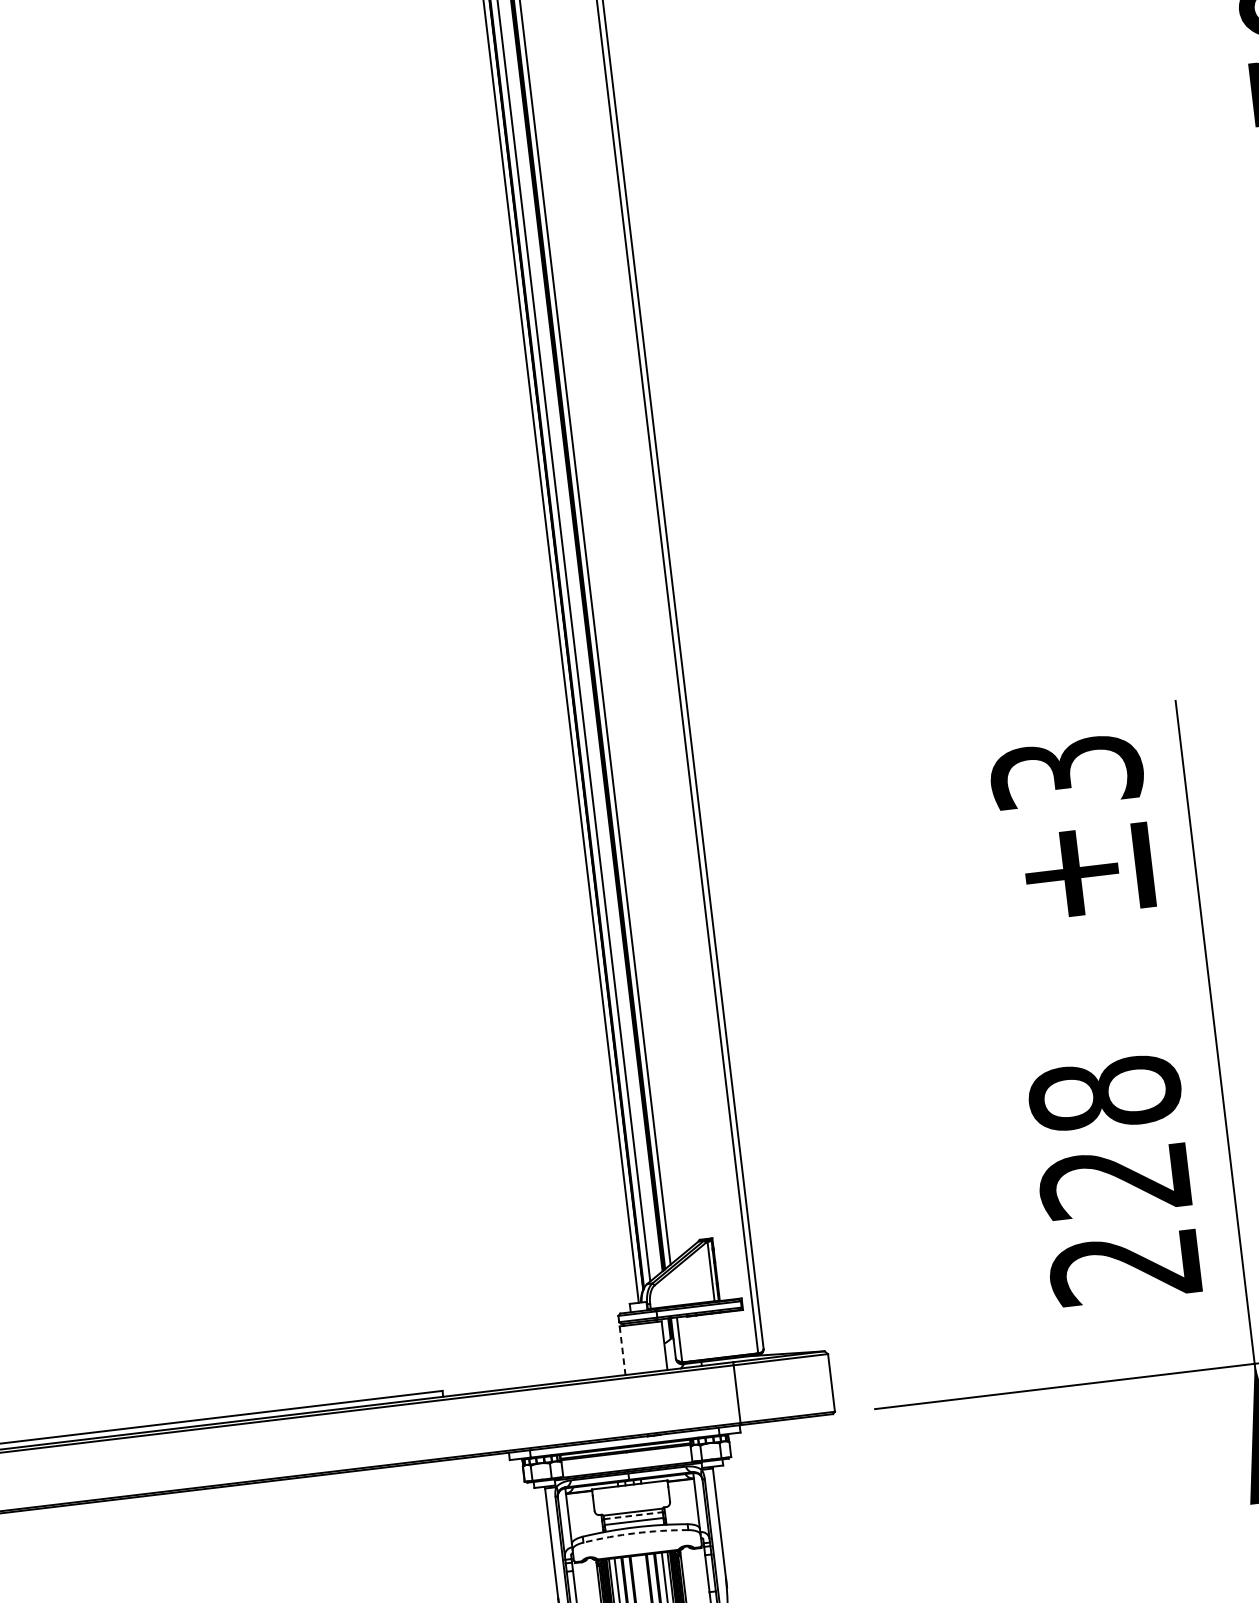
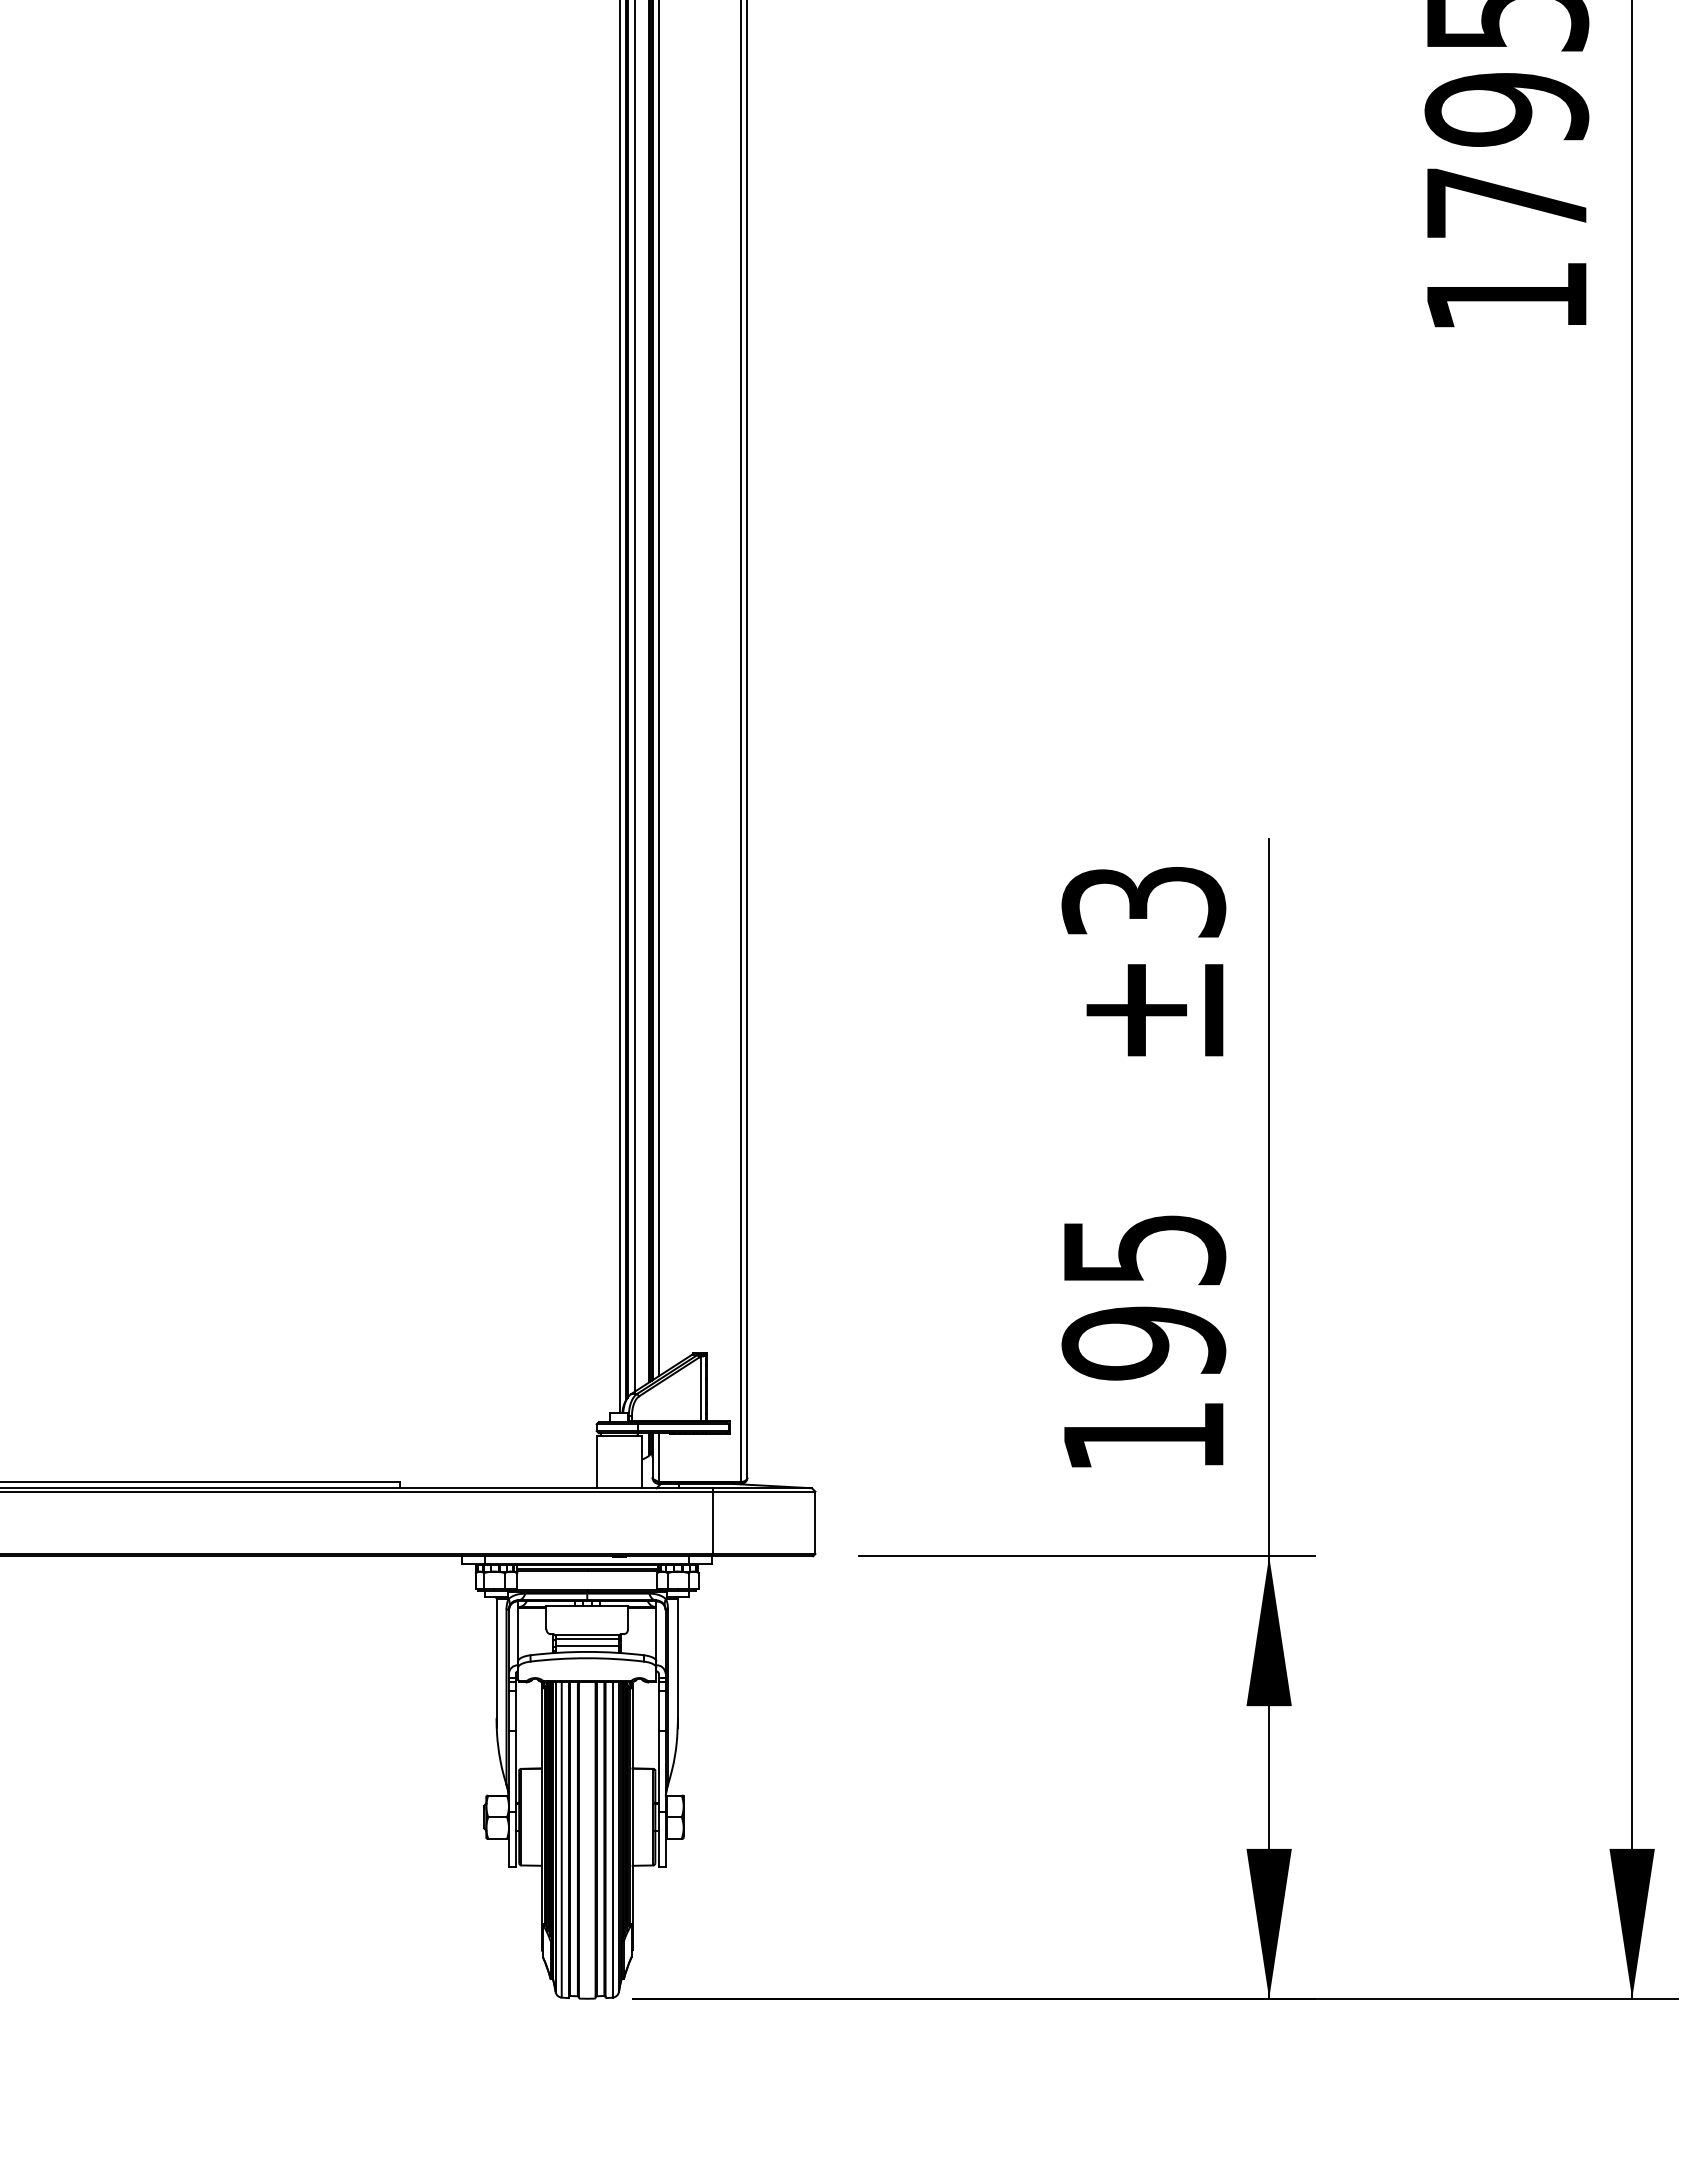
text: (1114, 1180) -> (1143, 1342), 228 -> 195
line: (622, 1351) -> (596, 1462), dashed -> solid
line: (633, 1515) -> (587, 1639), dashed -> solid
arc: (635, 1533) -> (587, 1658), dashed -> solid

